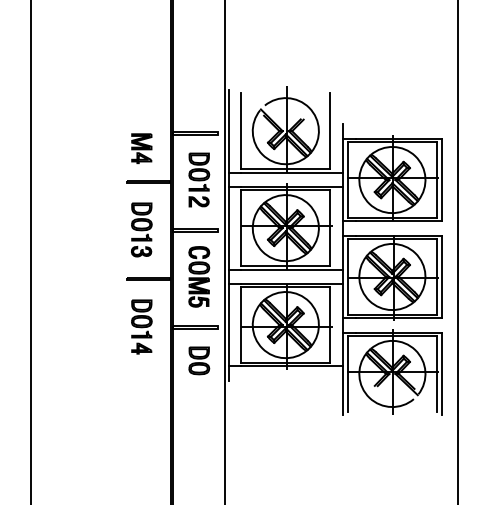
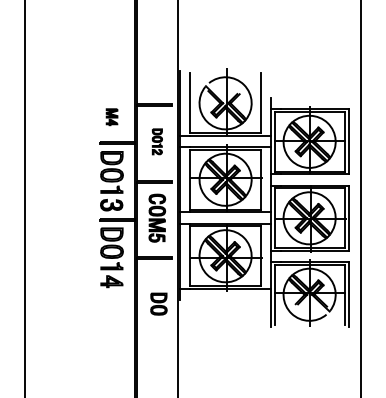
part: (141, 148) -> (111, 116), size x0.7
part: (199, 179) -> (157, 141), size x0.6
part: (141, 229) -> (111, 180), size x1.4
part: (141, 326) -> (111, 257), size x1.4
part: (199, 360) -> (159, 303), moved

